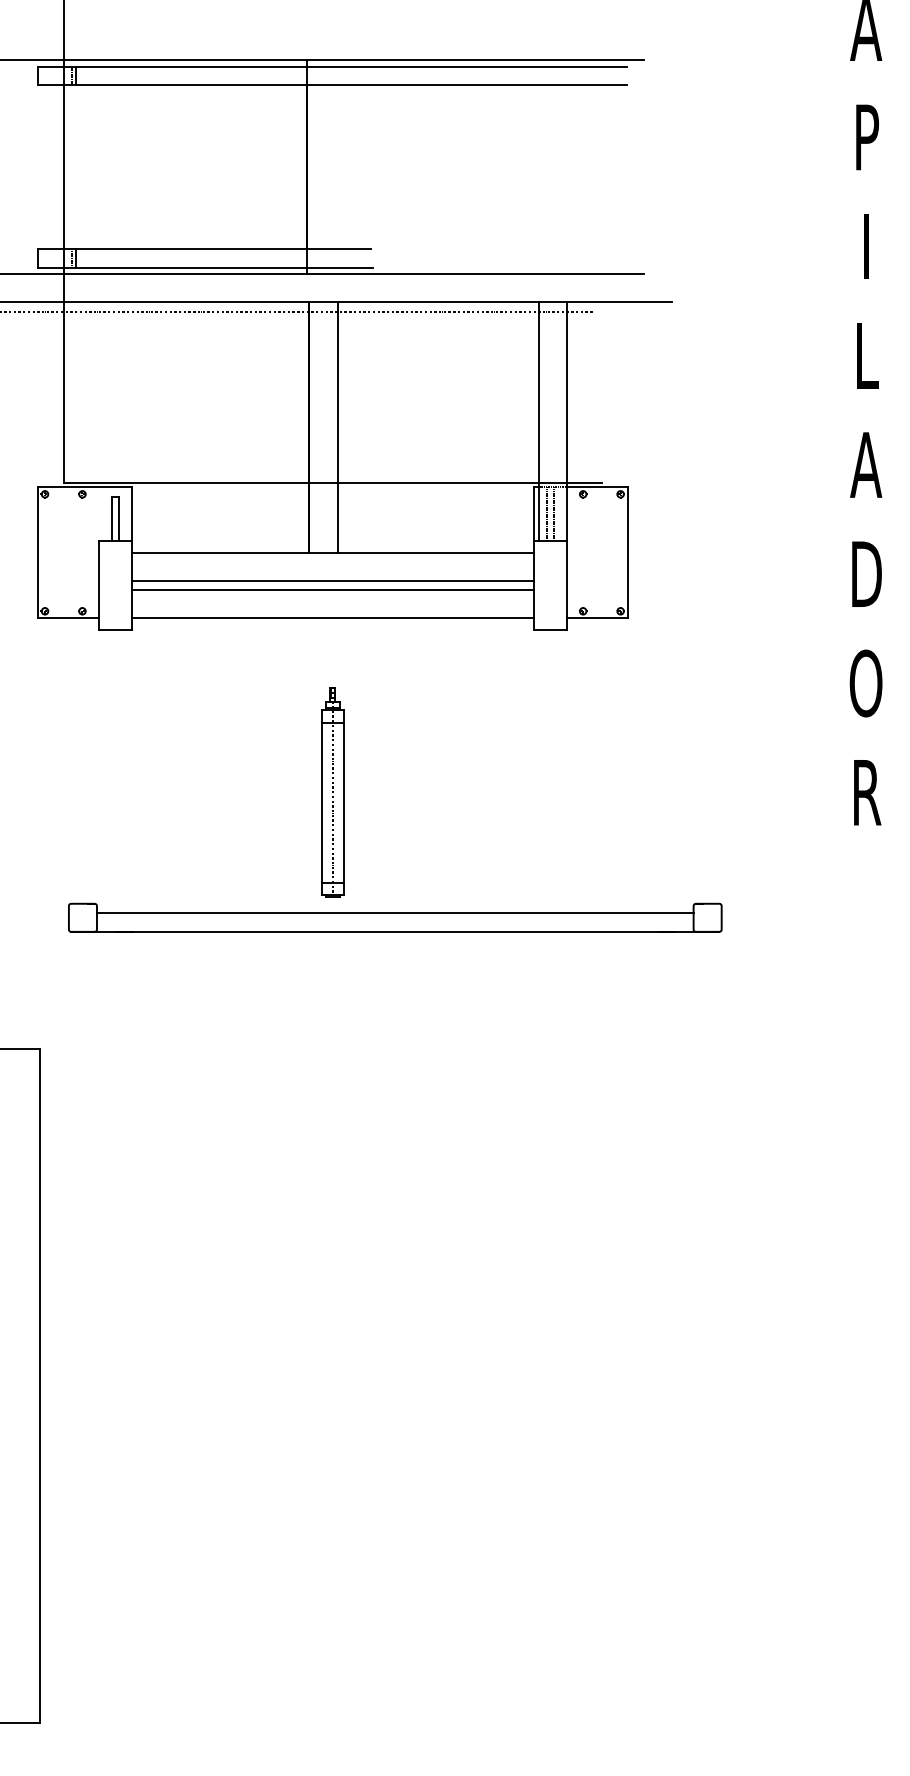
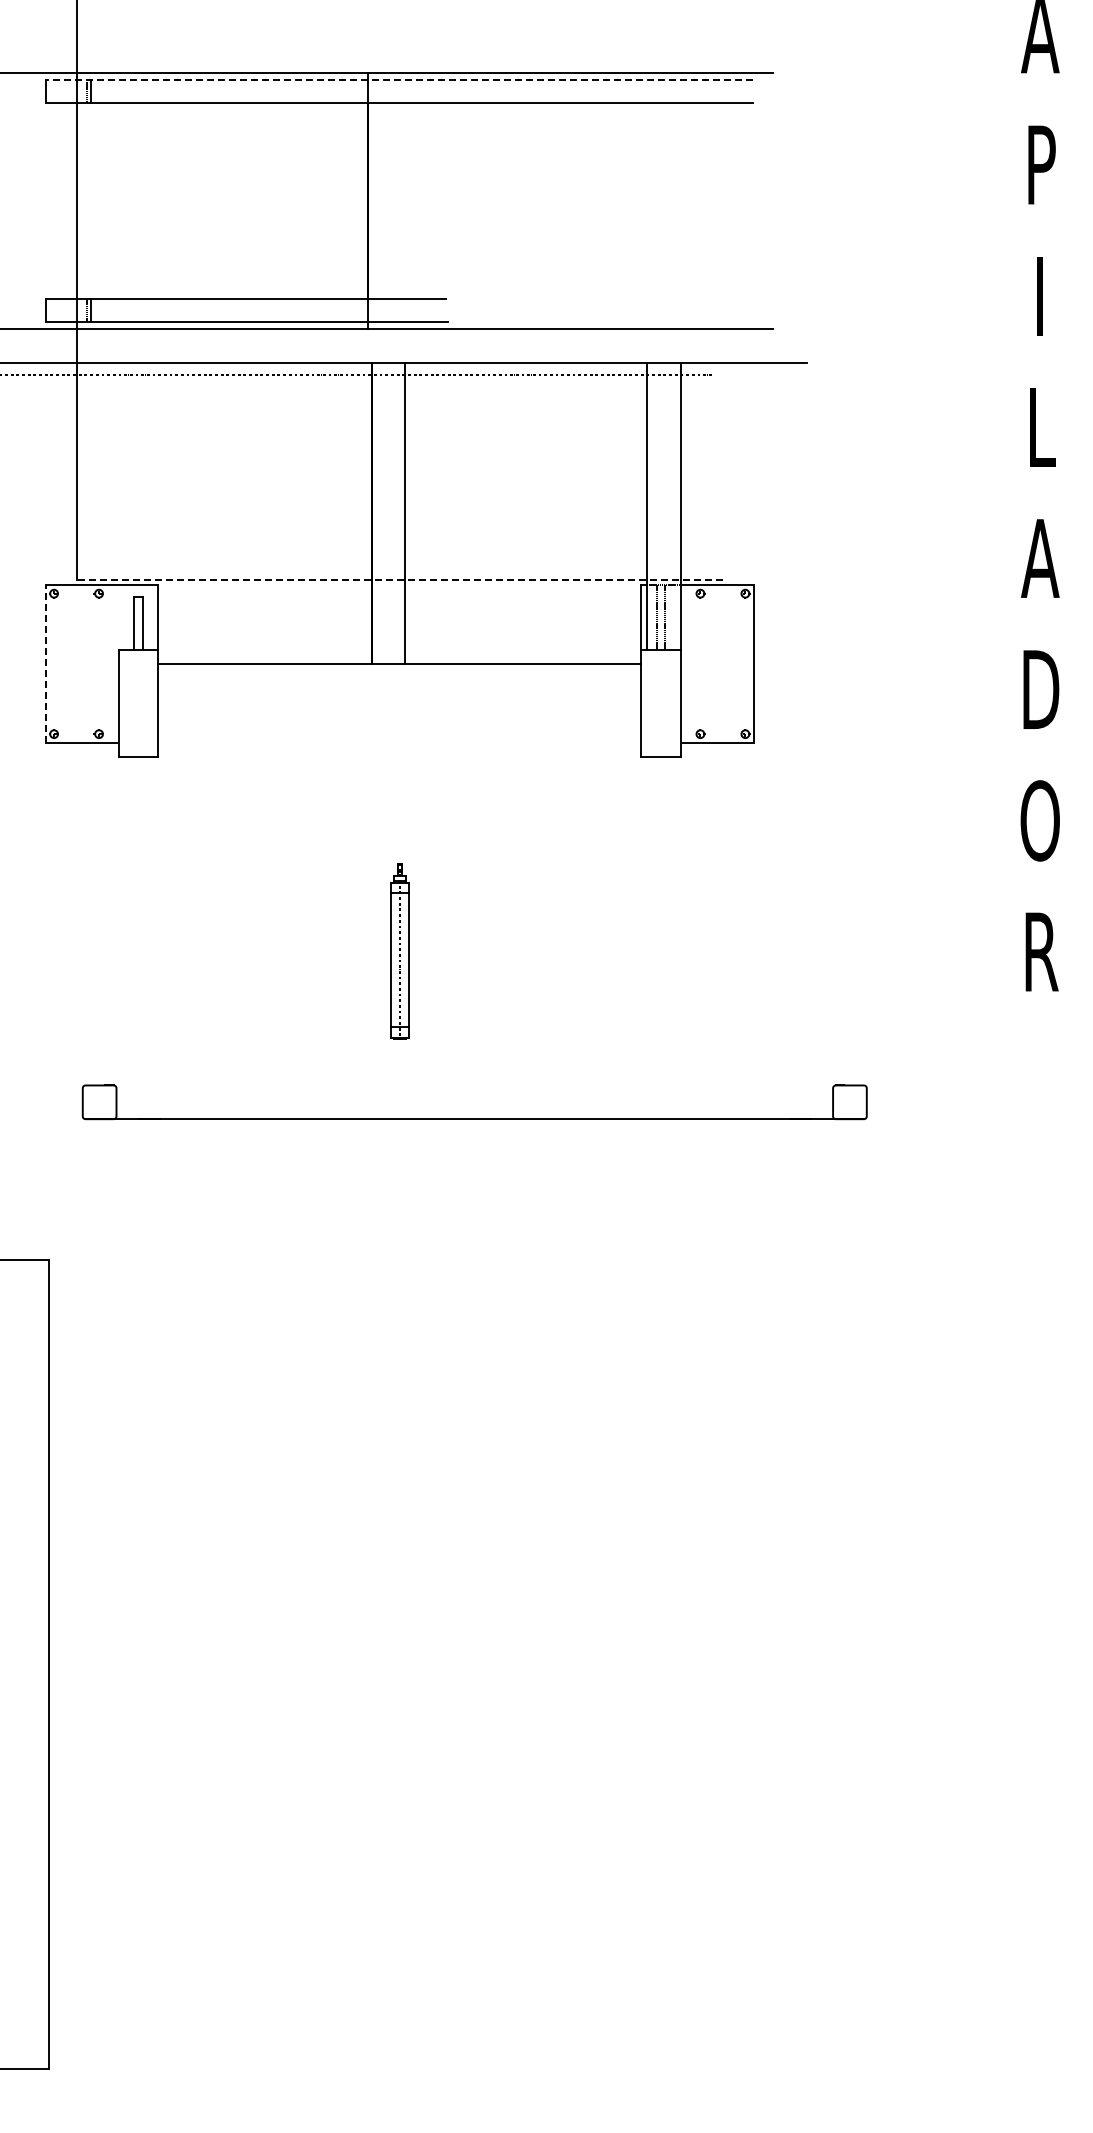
line: (332, 67) -> (399, 80), solid -> dashed
line: (332, 483) -> (399, 580), solid -> dashed
line: (37, 552) -> (45, 663), solid -> dashed
line: (332, 580) -> (399, 697), removed
line: (332, 589) -> (399, 708), removed
line: (332, 618) -> (399, 742), removed
part: (332, 792) -> (399, 951), size x0.7
line: (395, 912) -> (474, 1096), removed

